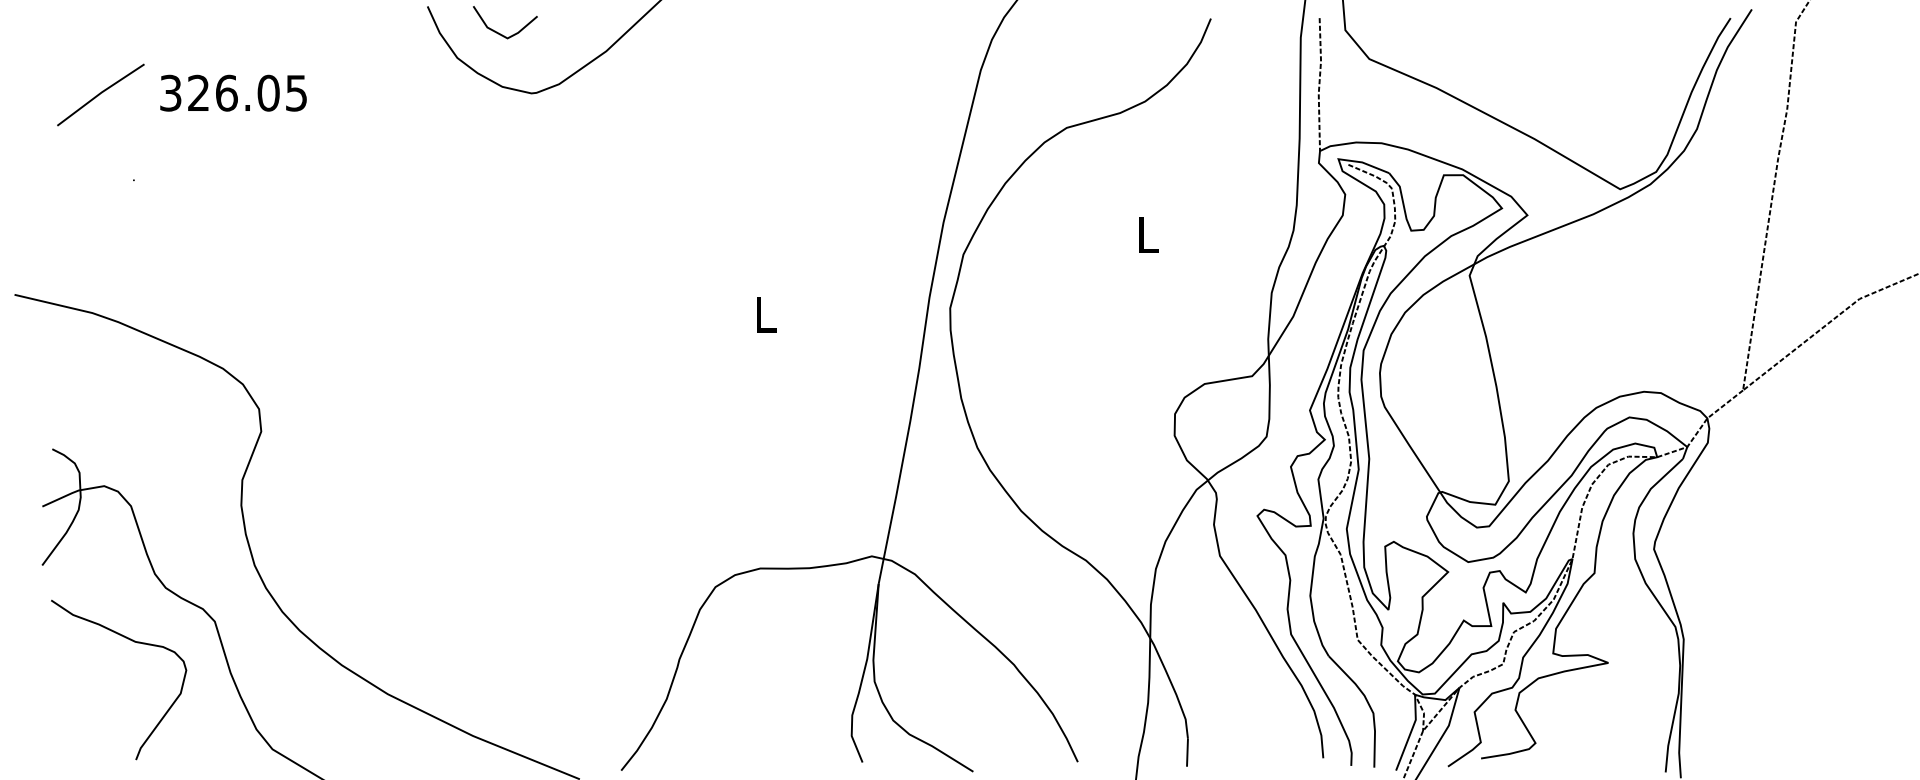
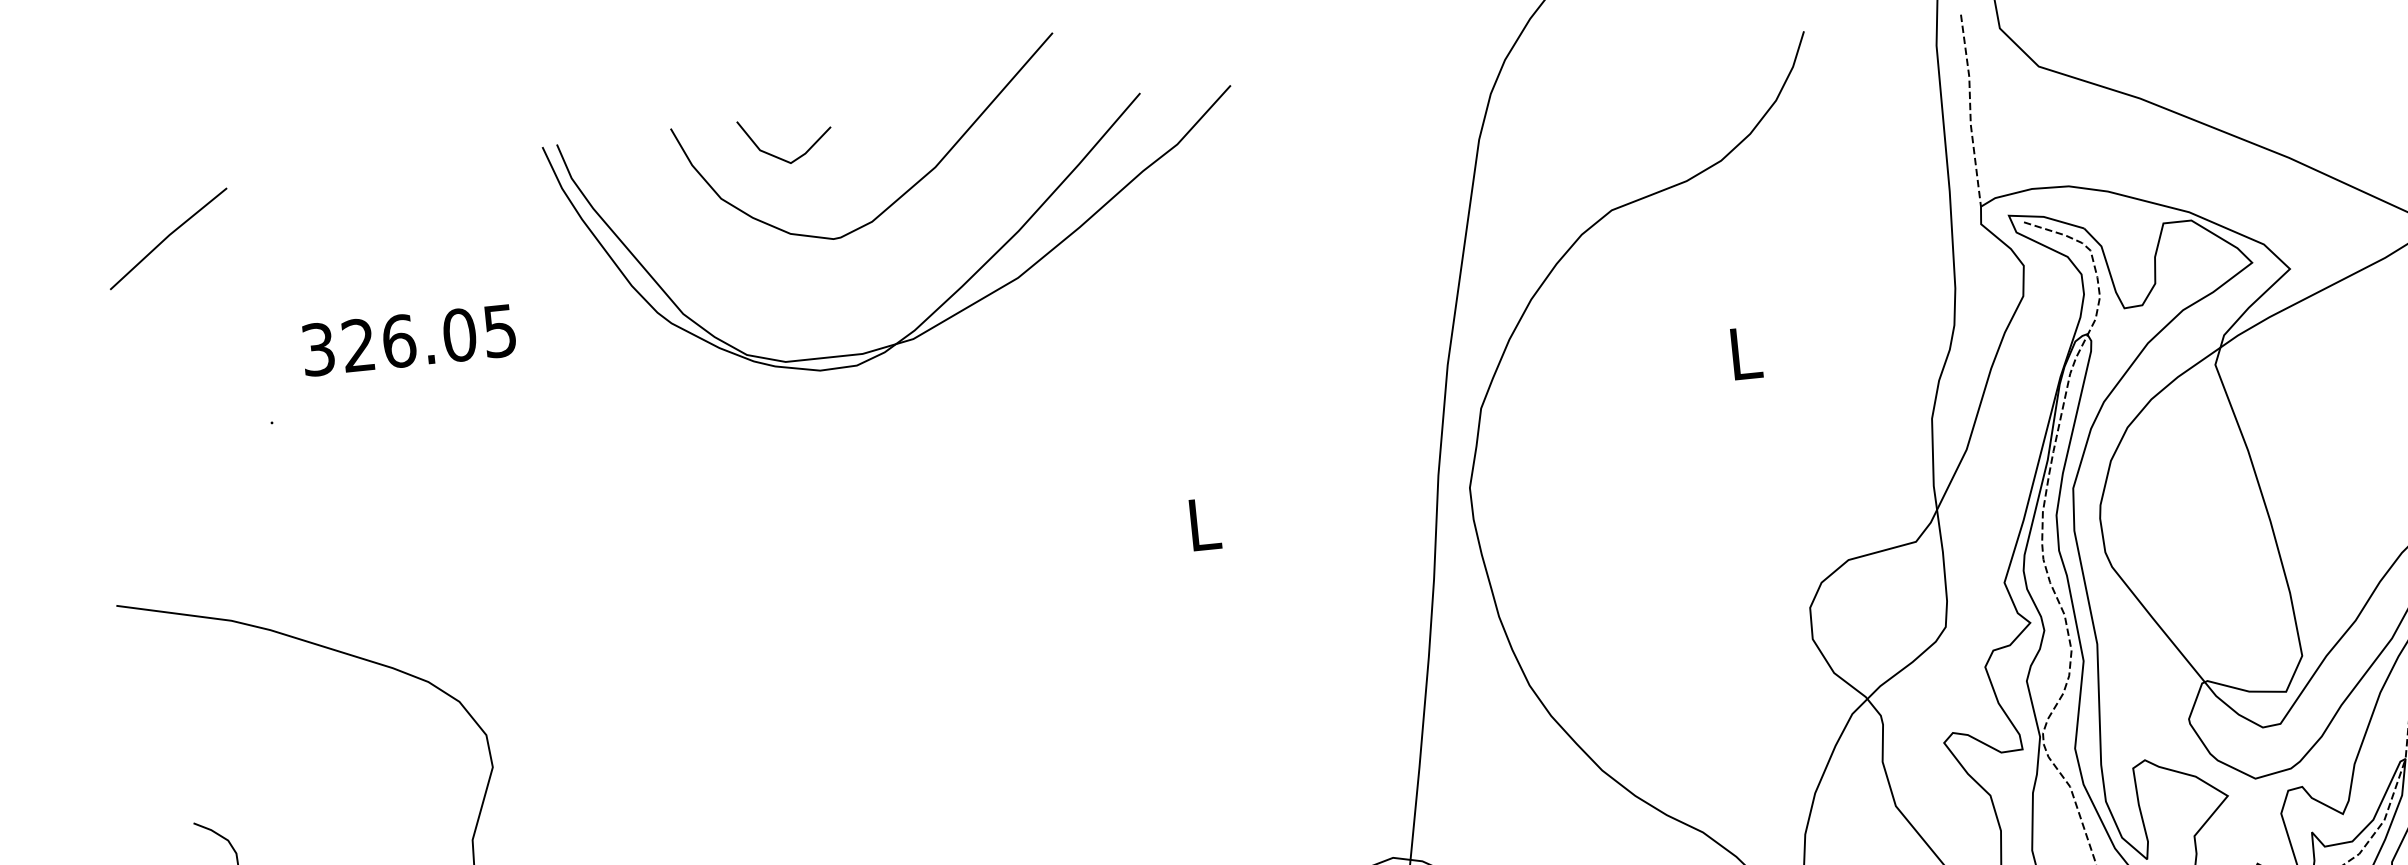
text: (233, 92) -> (408, 339), moved
line: (100, 94) -> (167, 238), moved
part: (609, 138) -> (952, 292), added

